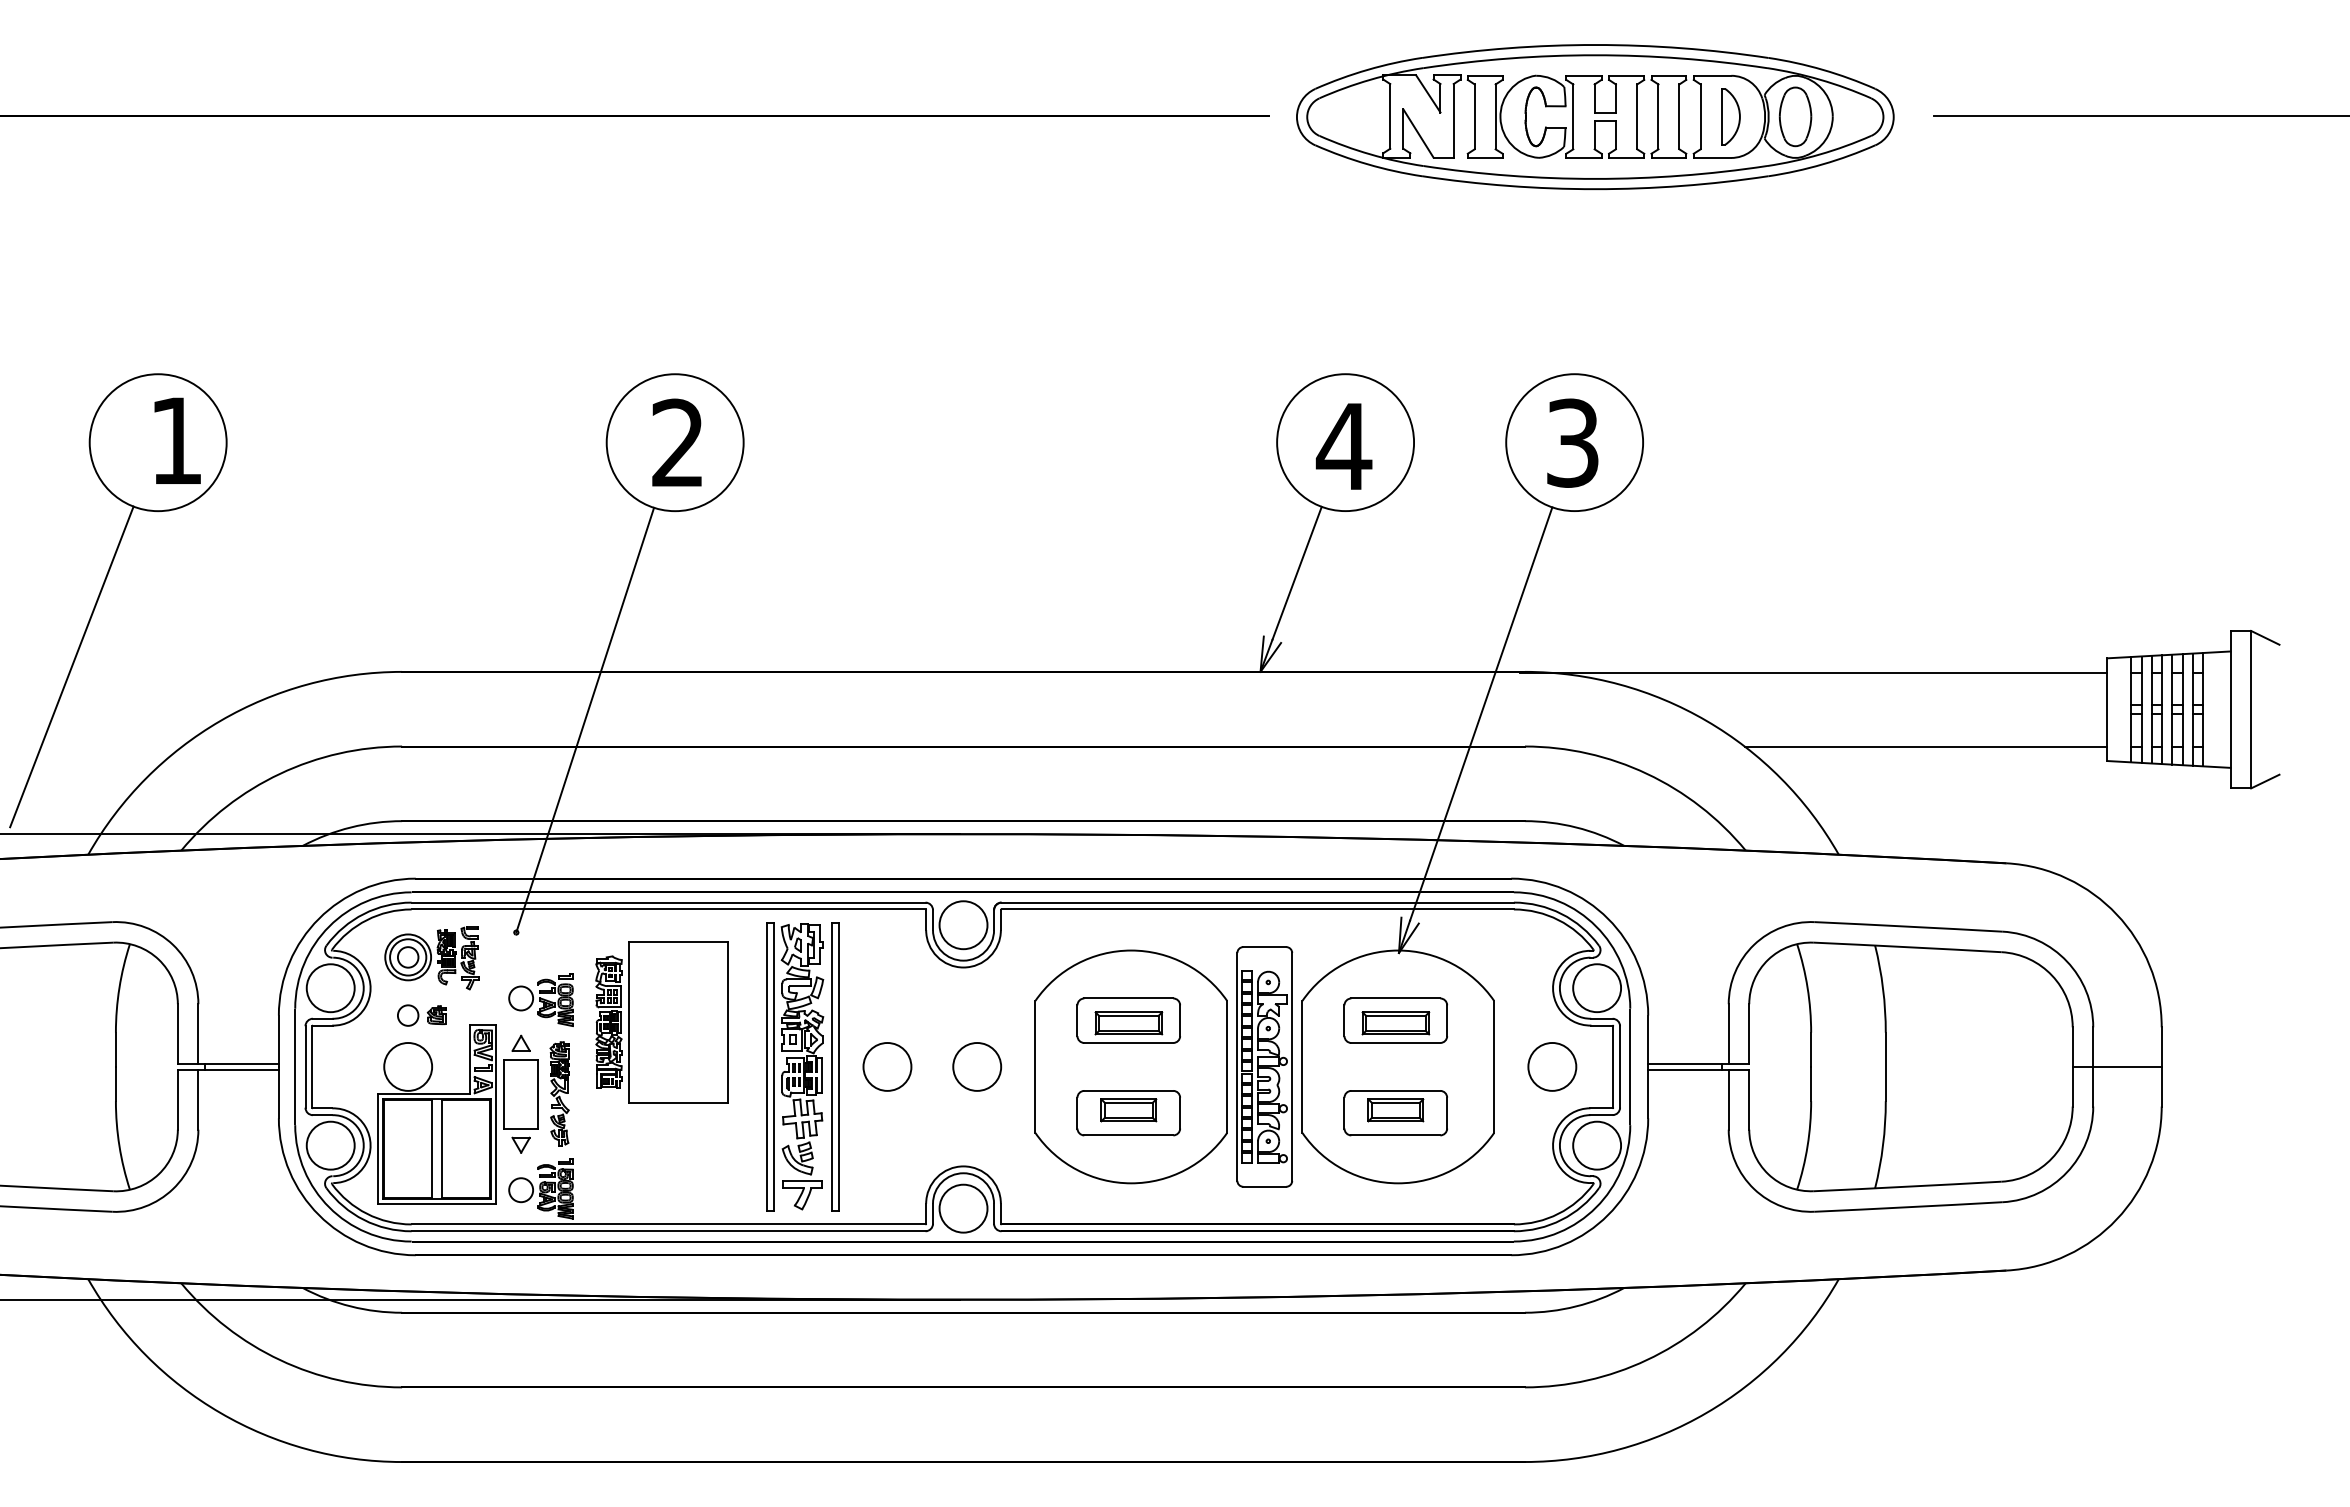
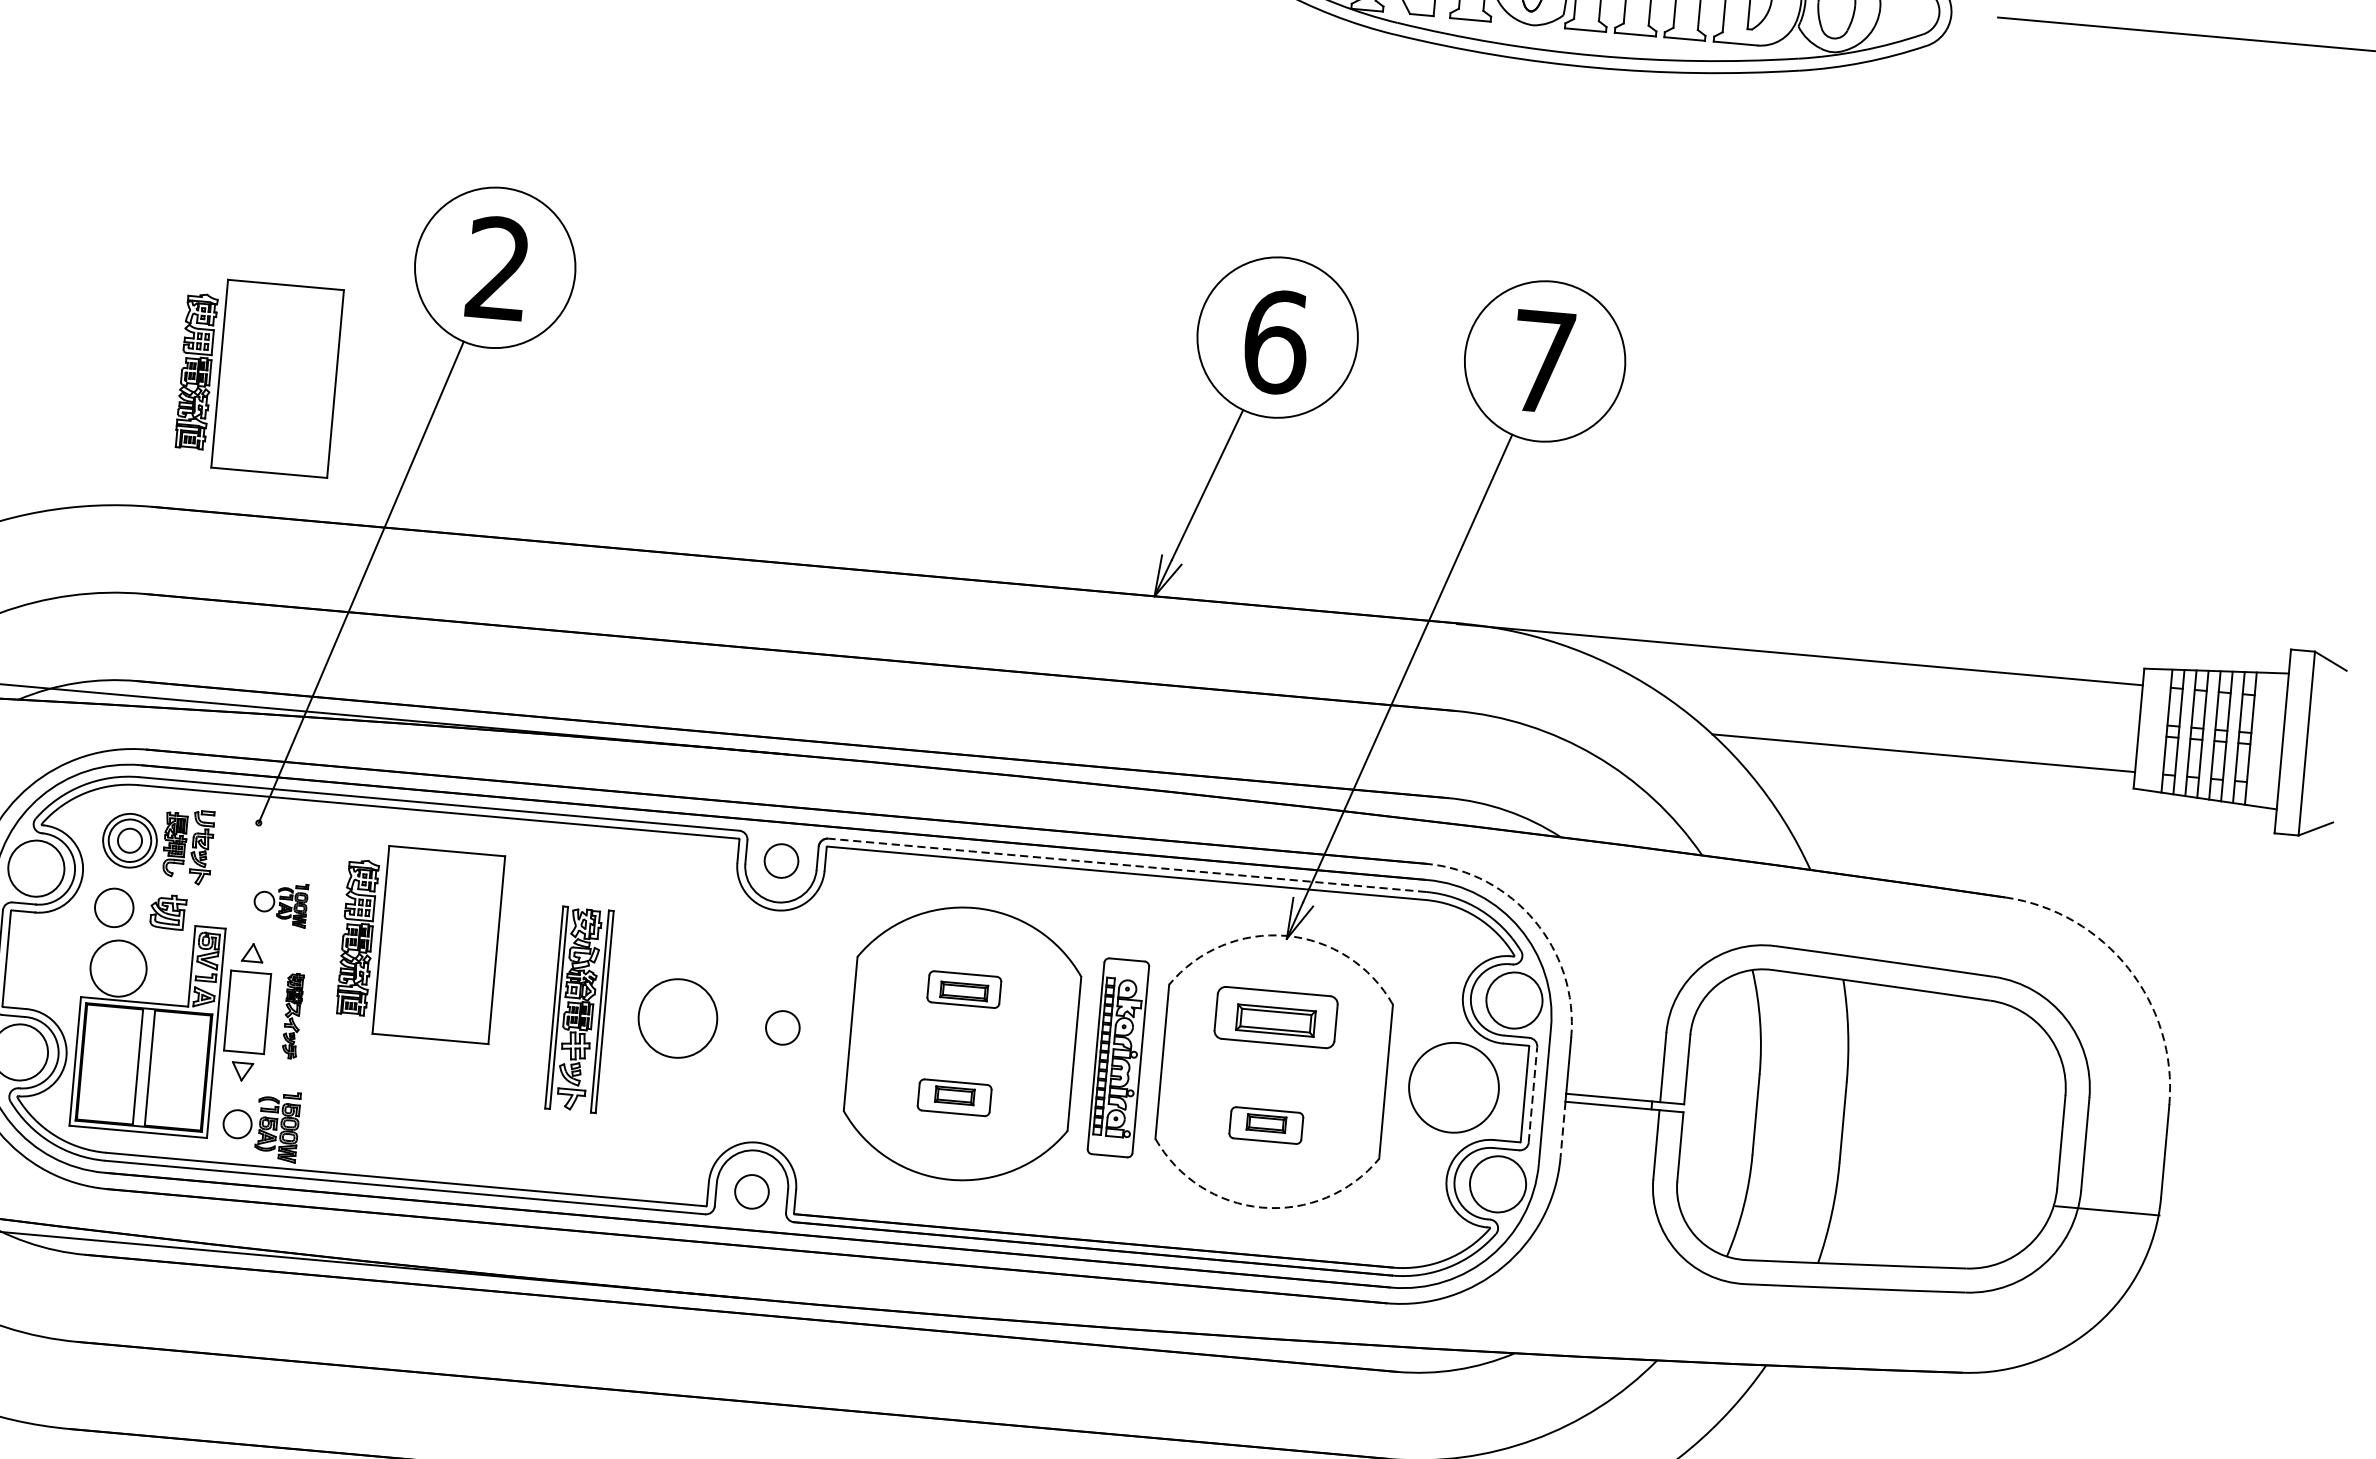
text: (1572, 442) -> (1542, 361), 3 -> 7
text: (1343, 446) -> (1274, 341), 4 -> 6
part: (481, 553) -> (257, 376), added
line: (1257, 902) -> (1126, 865), solid -> dashed
arc: (2116, 914) -> (2128, 968), solid -> dashed
arc: (1608, 918) -> (1534, 920), solid -> dashed
circle: (963, 925) -> (781, 861), size x0.6
arc: (1398, 950) -> (1286, 935), solid -> dashed
part: (540, 999) -> (280, 903), size x0.7
part: (421, 1015) -> (139, 909), size x1.6
part: (1128, 1020) -> (964, 989), size x0.6
part: (802, 1066) -> (578, 1009), size x0.6
circle: (887, 1066) -> (678, 1018), size x1.4
circle: (977, 1066) -> (783, 1027), size x0.6
part: (1264, 1066) -> (1118, 1057), size x0.7
circle: (1552, 1066) -> (1454, 1087), size x1.6
line: (1620, 1066) -> (1533, 1094), solid -> dashed
line: (2116, 1066) -> (2106, 1210), moved
part: (559, 1093) -> (292, 1015), size x0.7
line: (1648, 1094) -> (1563, 1129), solid -> dashed
part: (1128, 1113) -> (954, 1097), size x0.6
part: (1395, 1113) -> (1266, 1125), size x0.6
arc: (1398, 1183) -> (1262, 1207), solid -> dashed
circle: (963, 1208) -> (751, 1191), size x0.6

